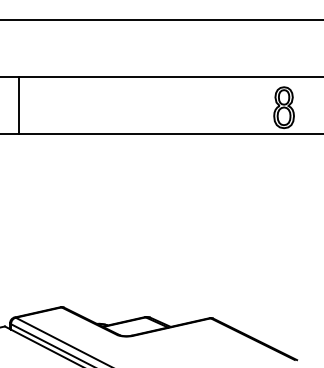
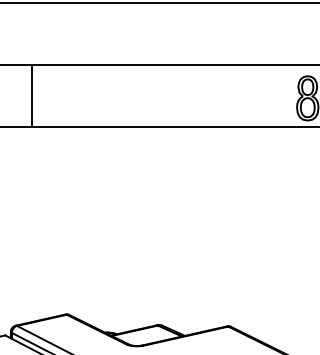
line: (19, 105) -> (31, 95), moved

